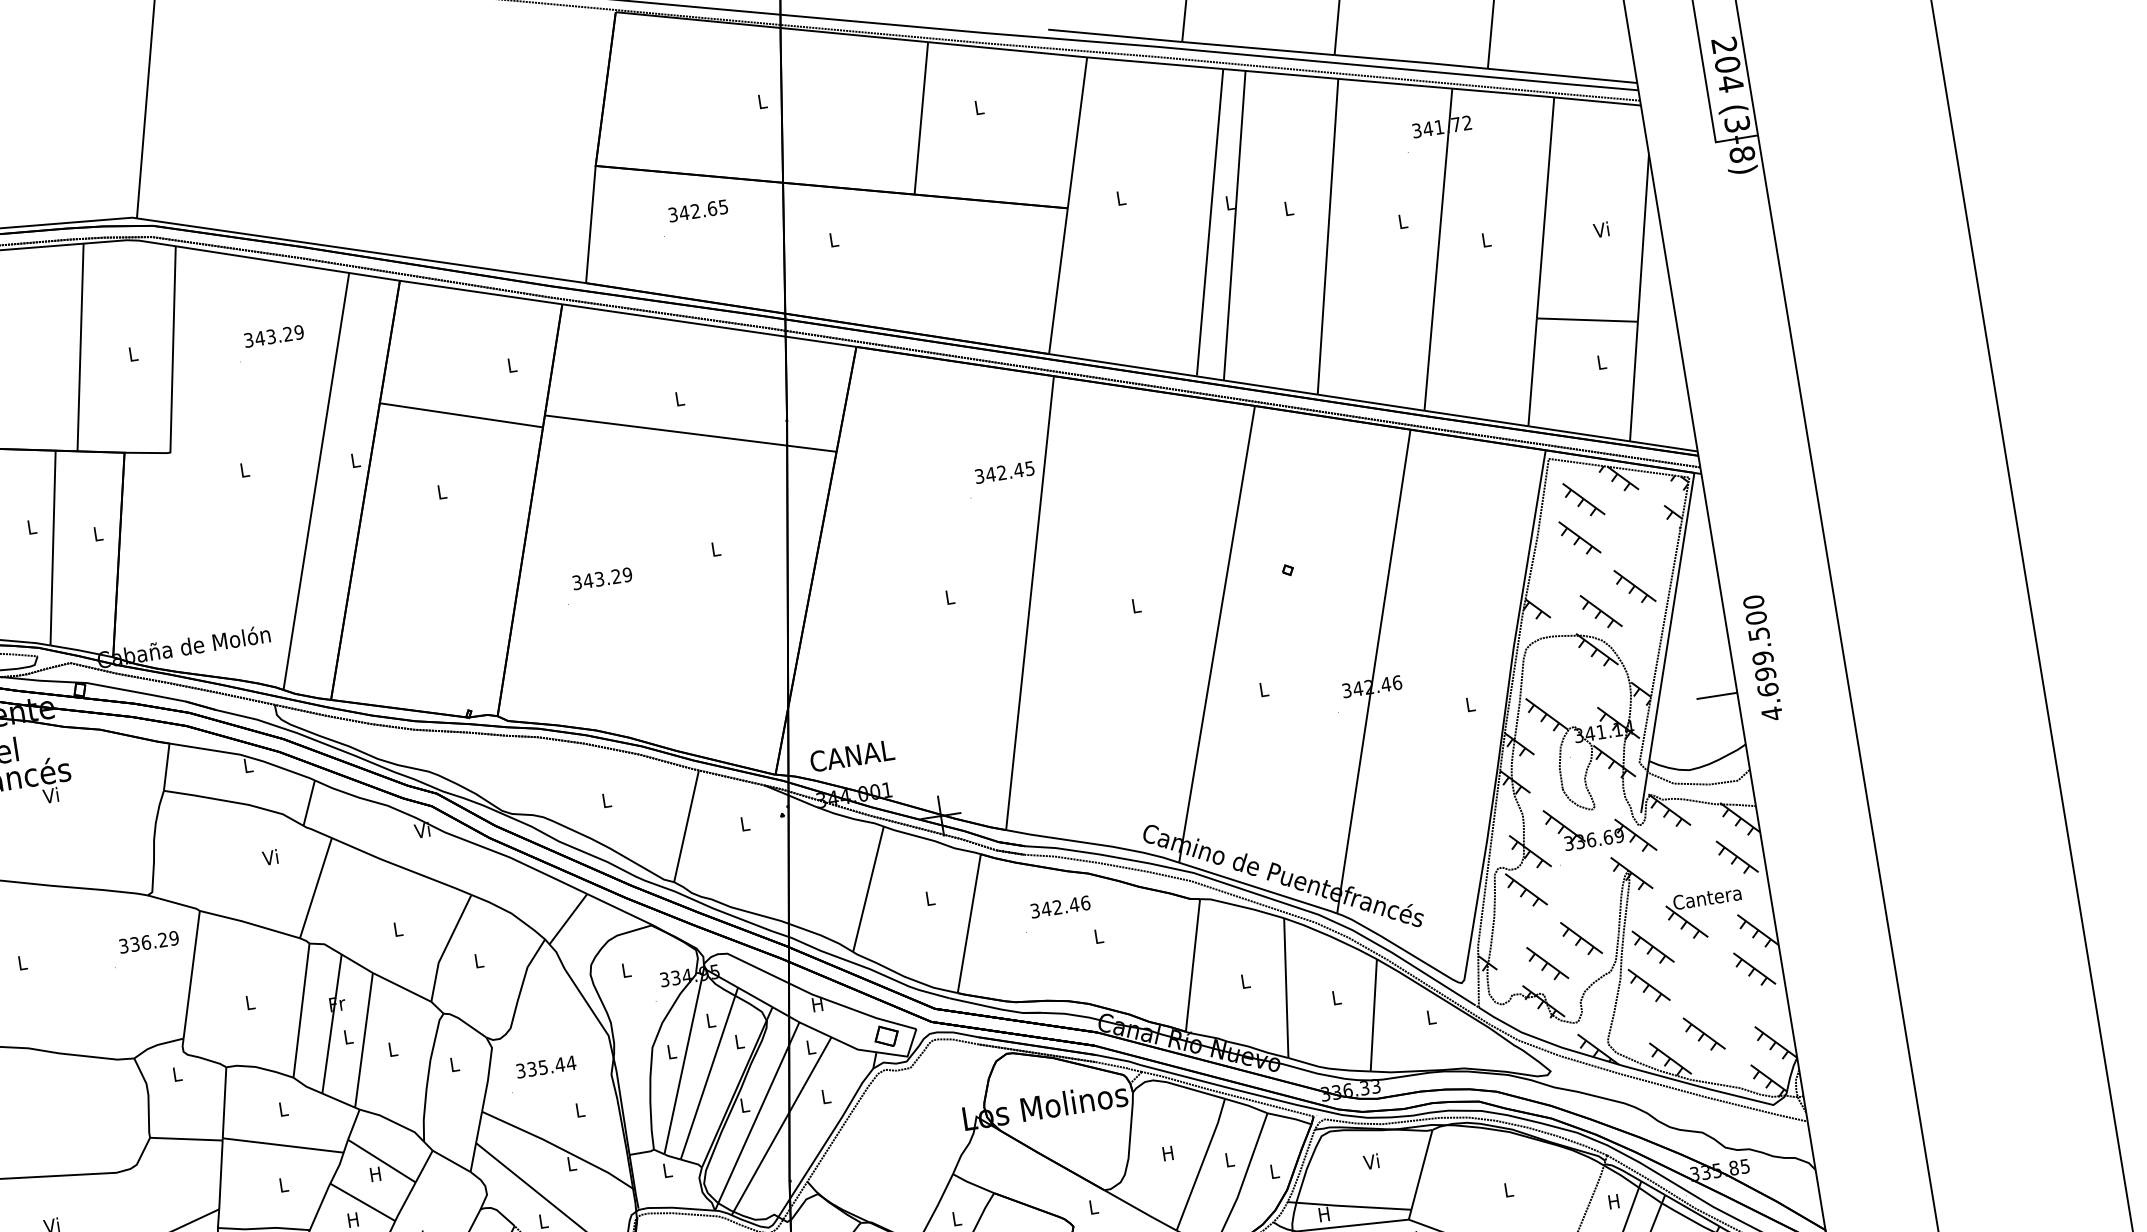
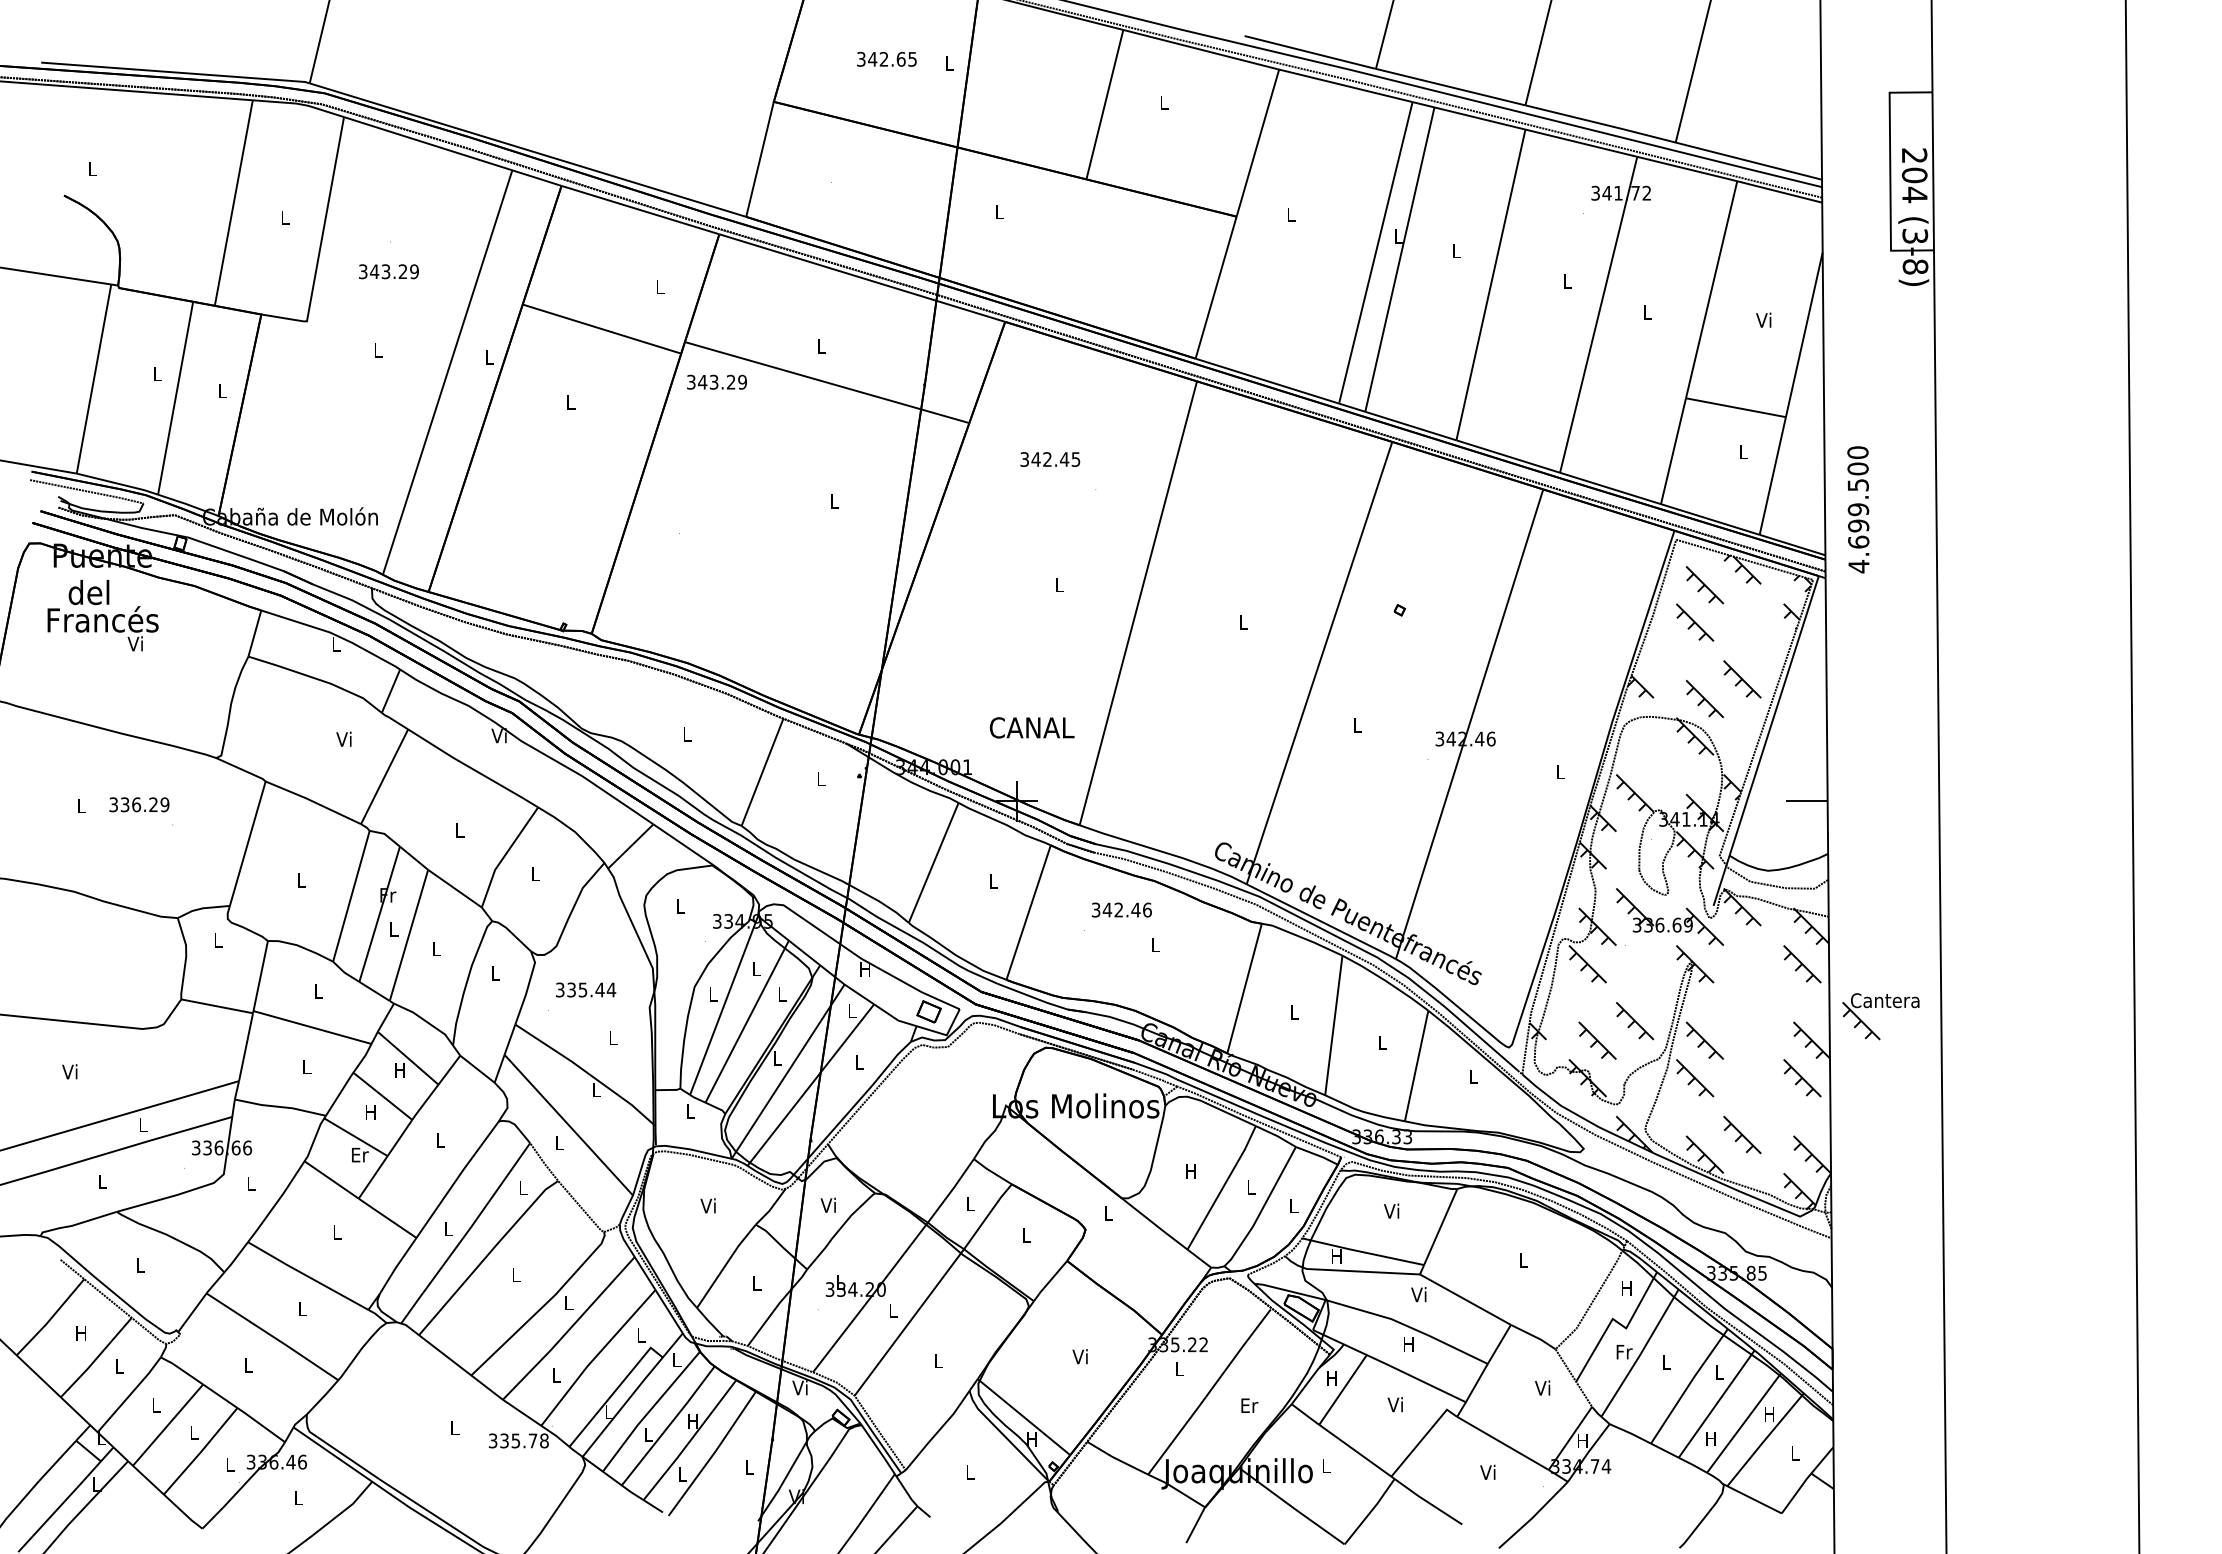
text: (697, 210) -> (886, 58), moved
text: (273, 336) -> (388, 271), moved
text: (1004, 472) -> (1050, 459), moved
text: (601, 578) -> (716, 381), moved
text: (1762, 657) -> (1858, 509), moved
text: (852, 755) -> (1032, 727), moved
part: (1704, 905) -> (1881, 1007), moved
text: (149, 941) -> (139, 804), moved

